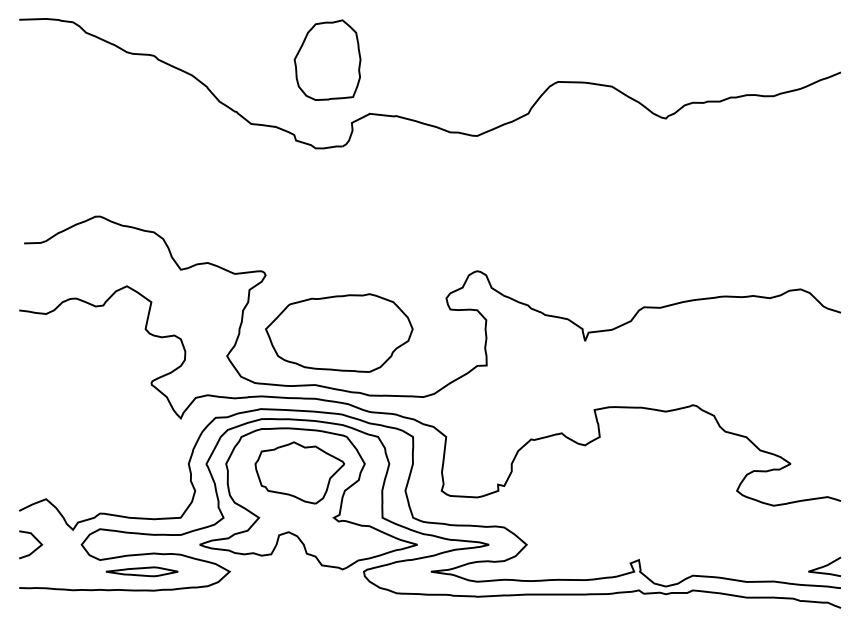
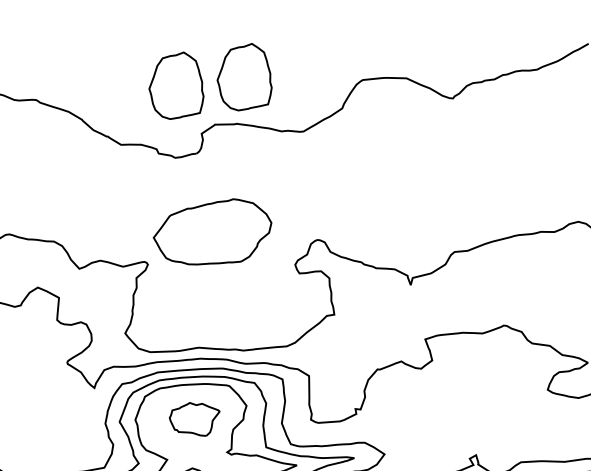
part: (412, 59) -> (243, 76), added
part: (339, 332) -> (213, 233), moved
part: (299, 472) -> (195, 419), size x0.7

